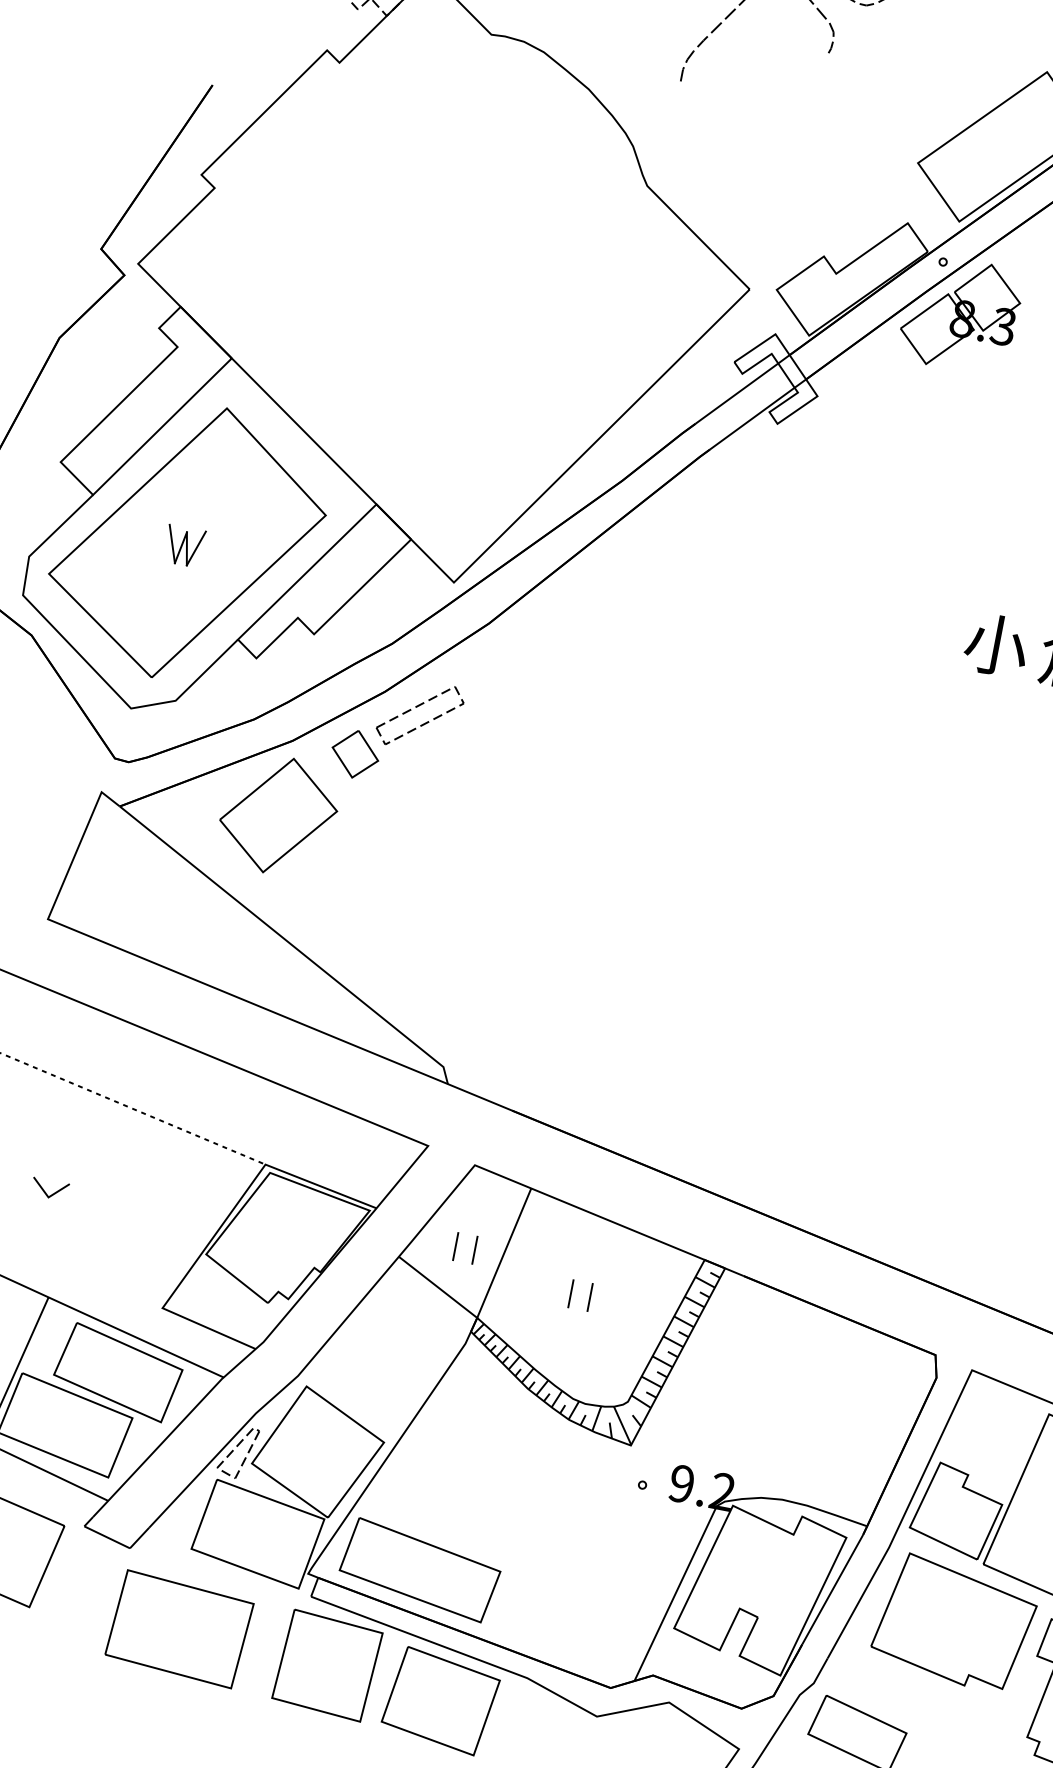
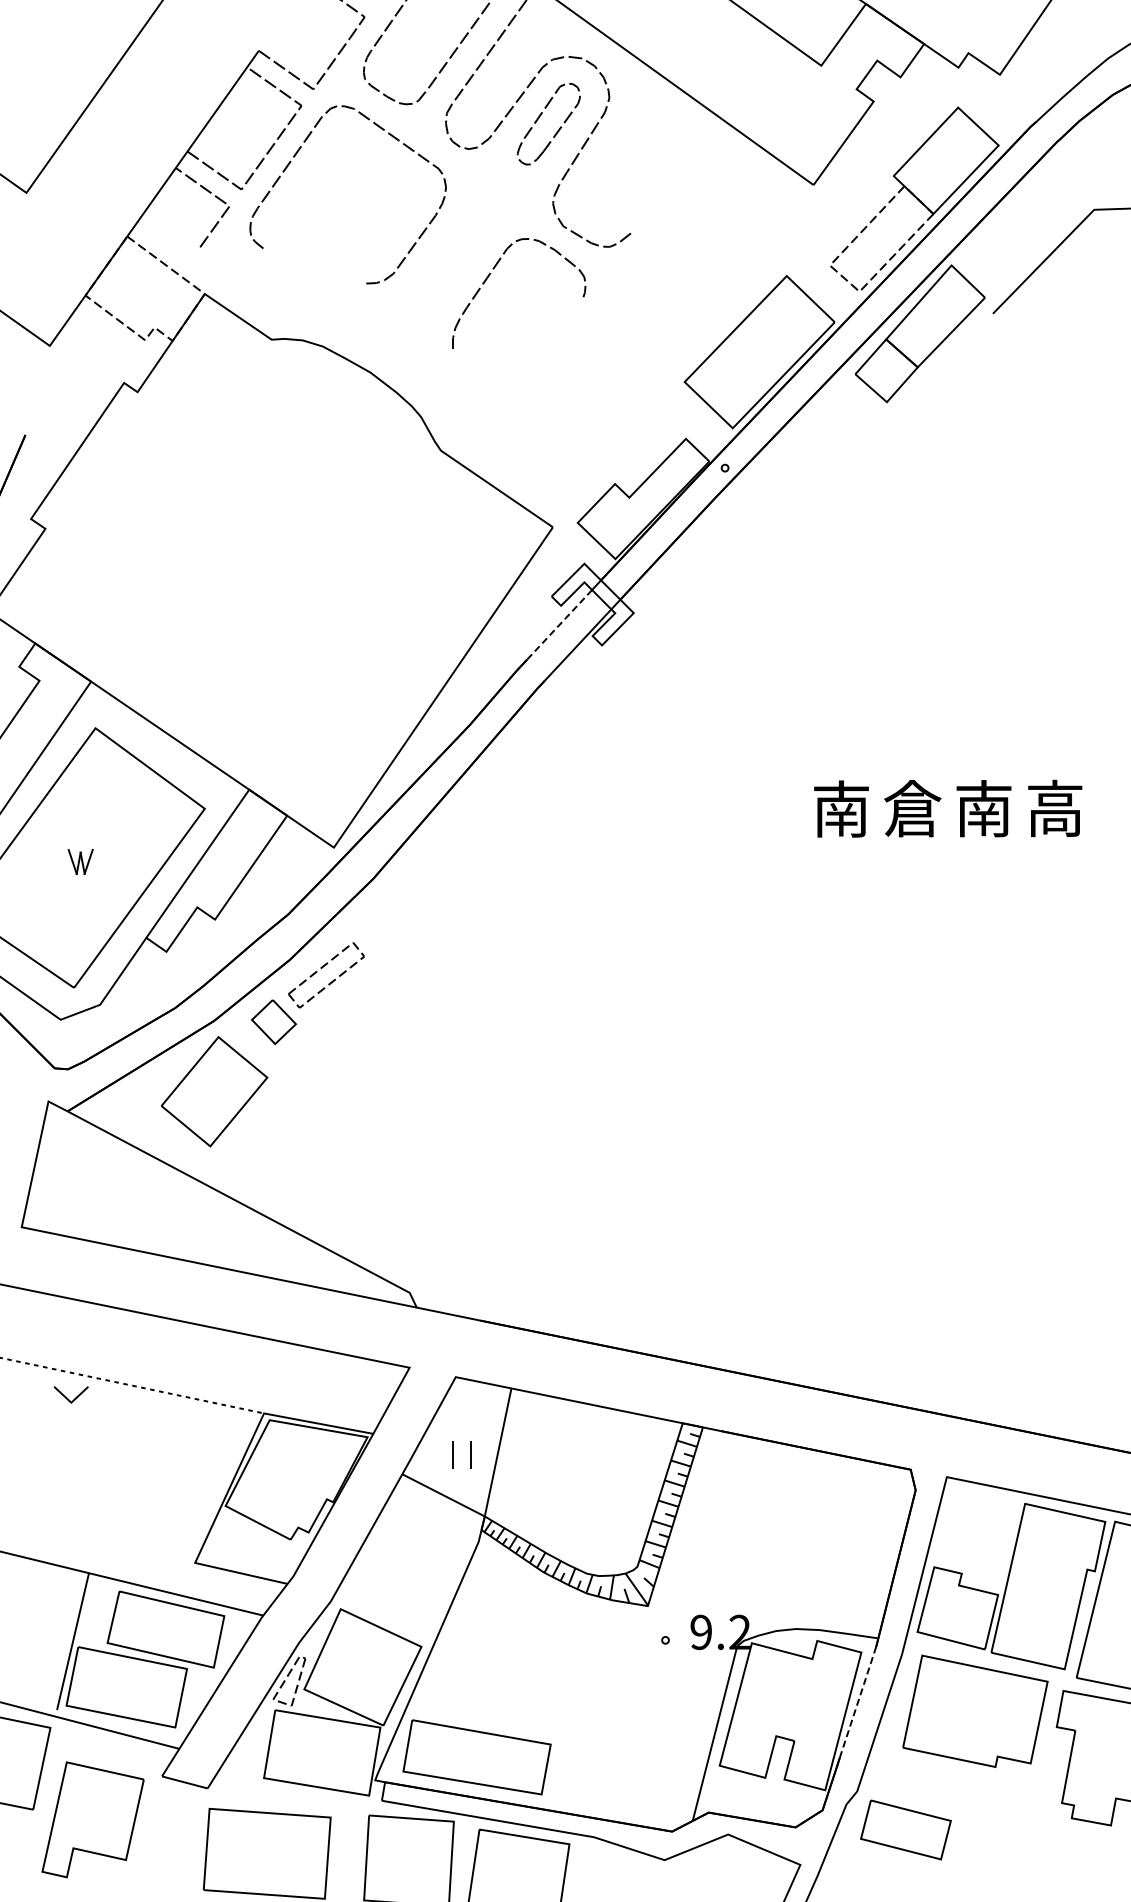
part: (960, 315) -> (750, 513), removed
line: (736, 393) -> (559, 624), solid -> dashed
part: (184, 545) -> (80, 861), size x0.7
text: (996, 644) -> (841, 808), 小 -> 南
part: (49, 1188) -> (70, 1394), moved
part: (571, 1293) -> (566, 1477), removed
line: (833, 1588) -> (858, 1701), solid -> dashed

